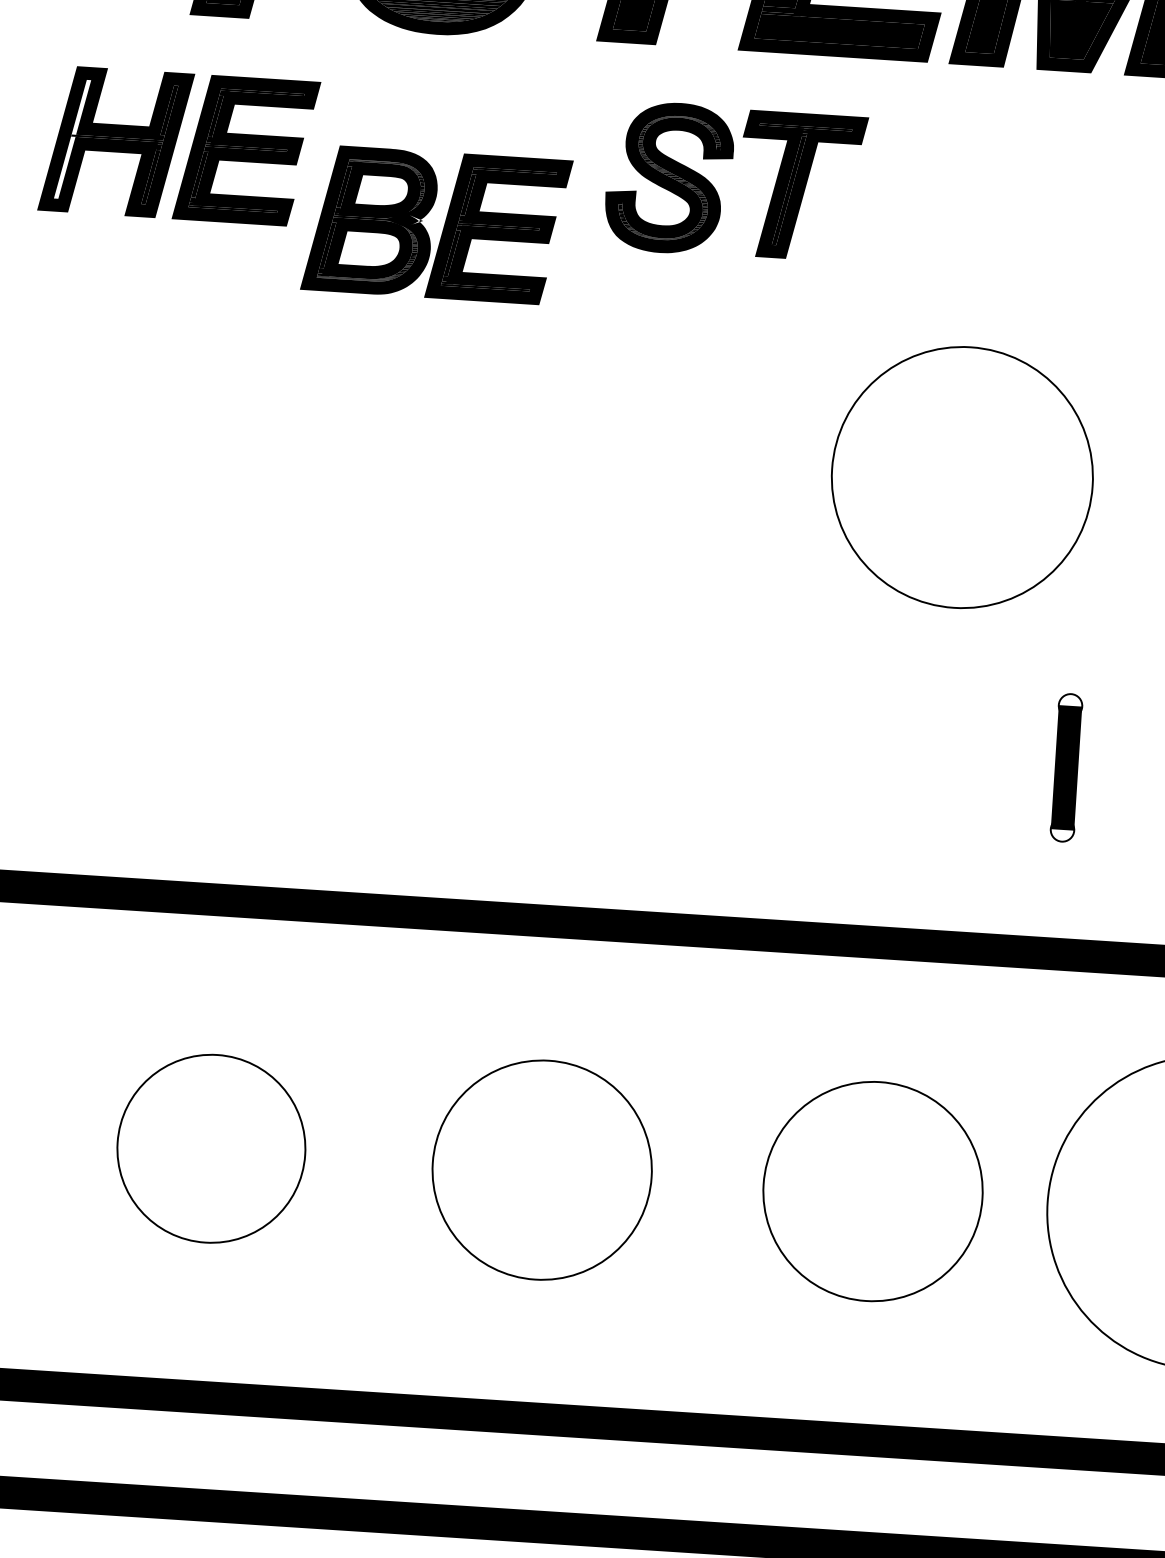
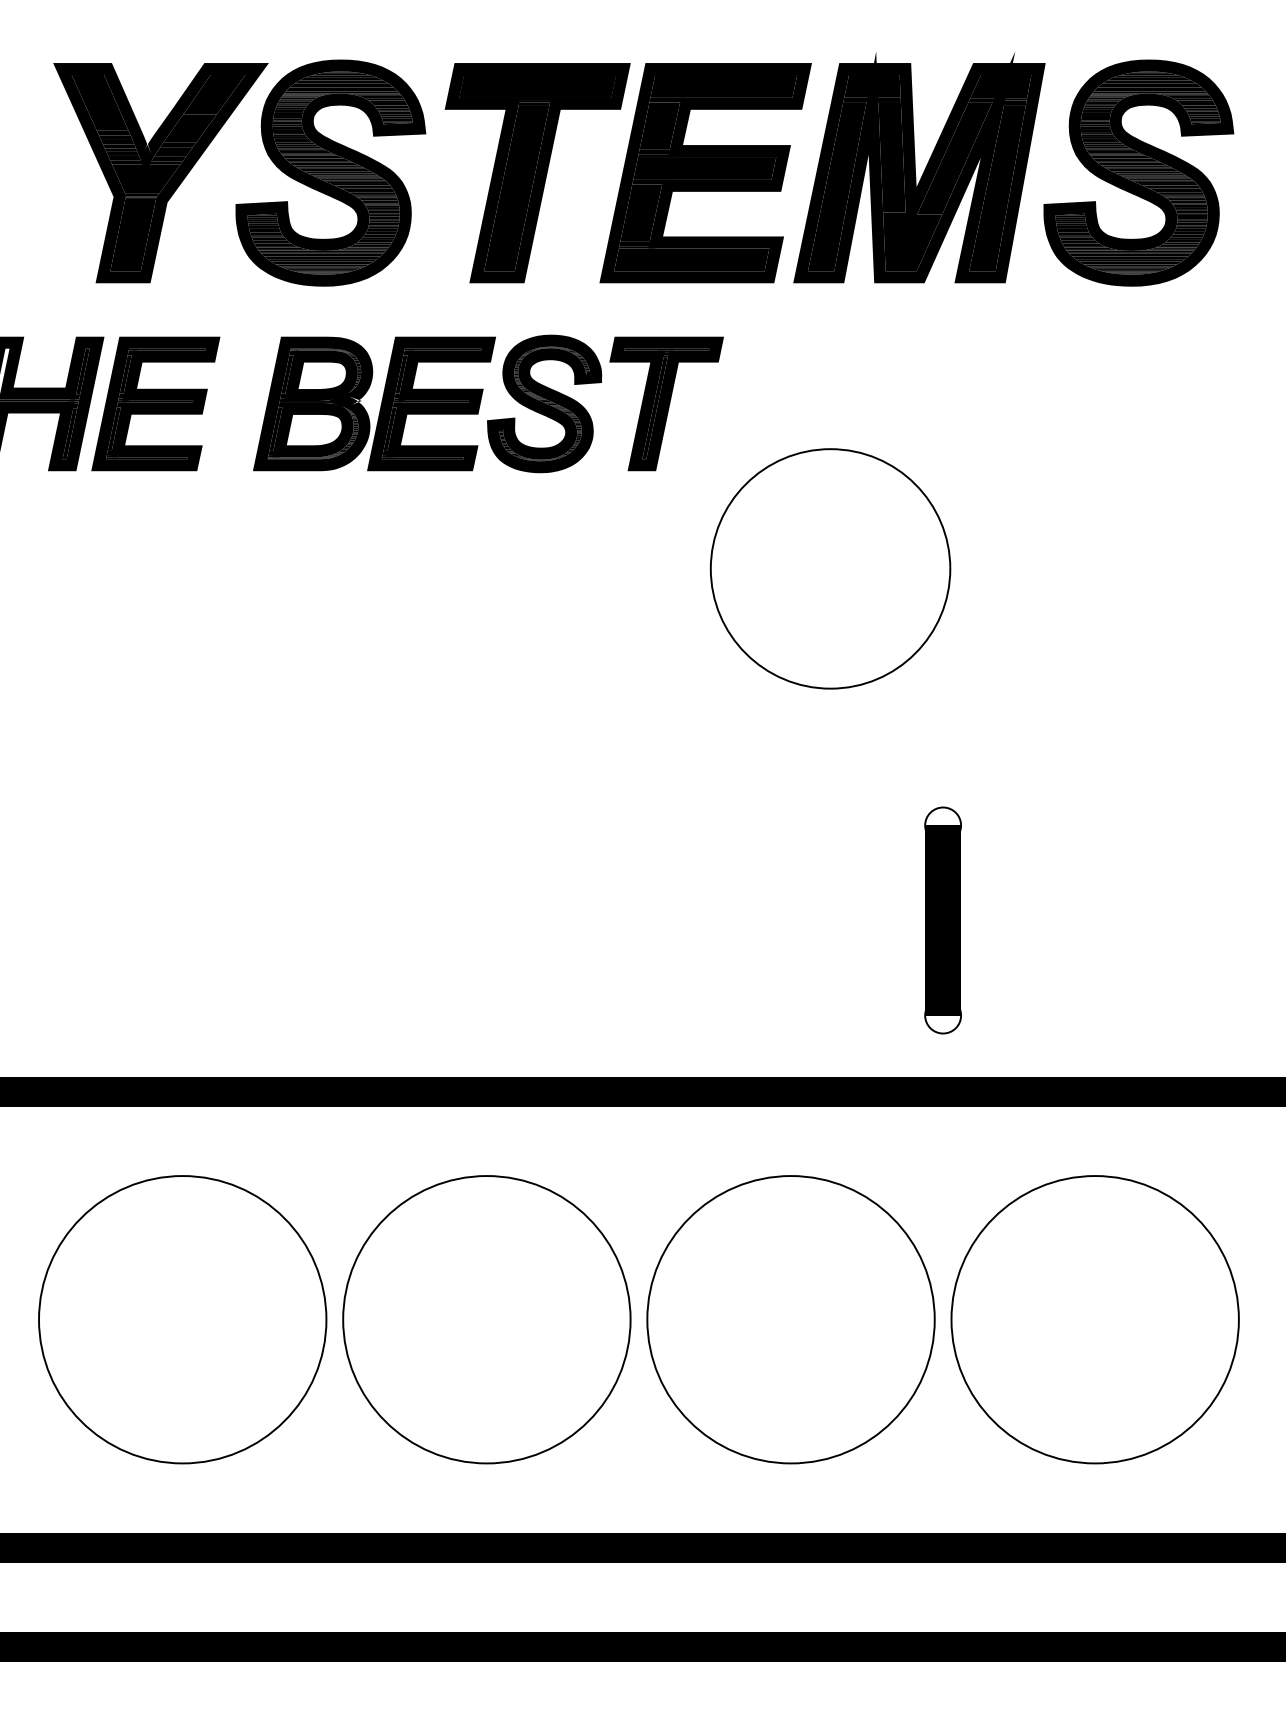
part: (443, 227) -> (380, 405), moved
part: (962, 477) -> (830, 568), moved
part: (1065, 767) -> (942, 920), size x1.67
part: (211, 1148) -> (182, 1319), size x1.67
part: (541, 1169) -> (486, 1319), size x1.43
part: (872, 1191) -> (790, 1319), size x1.43

